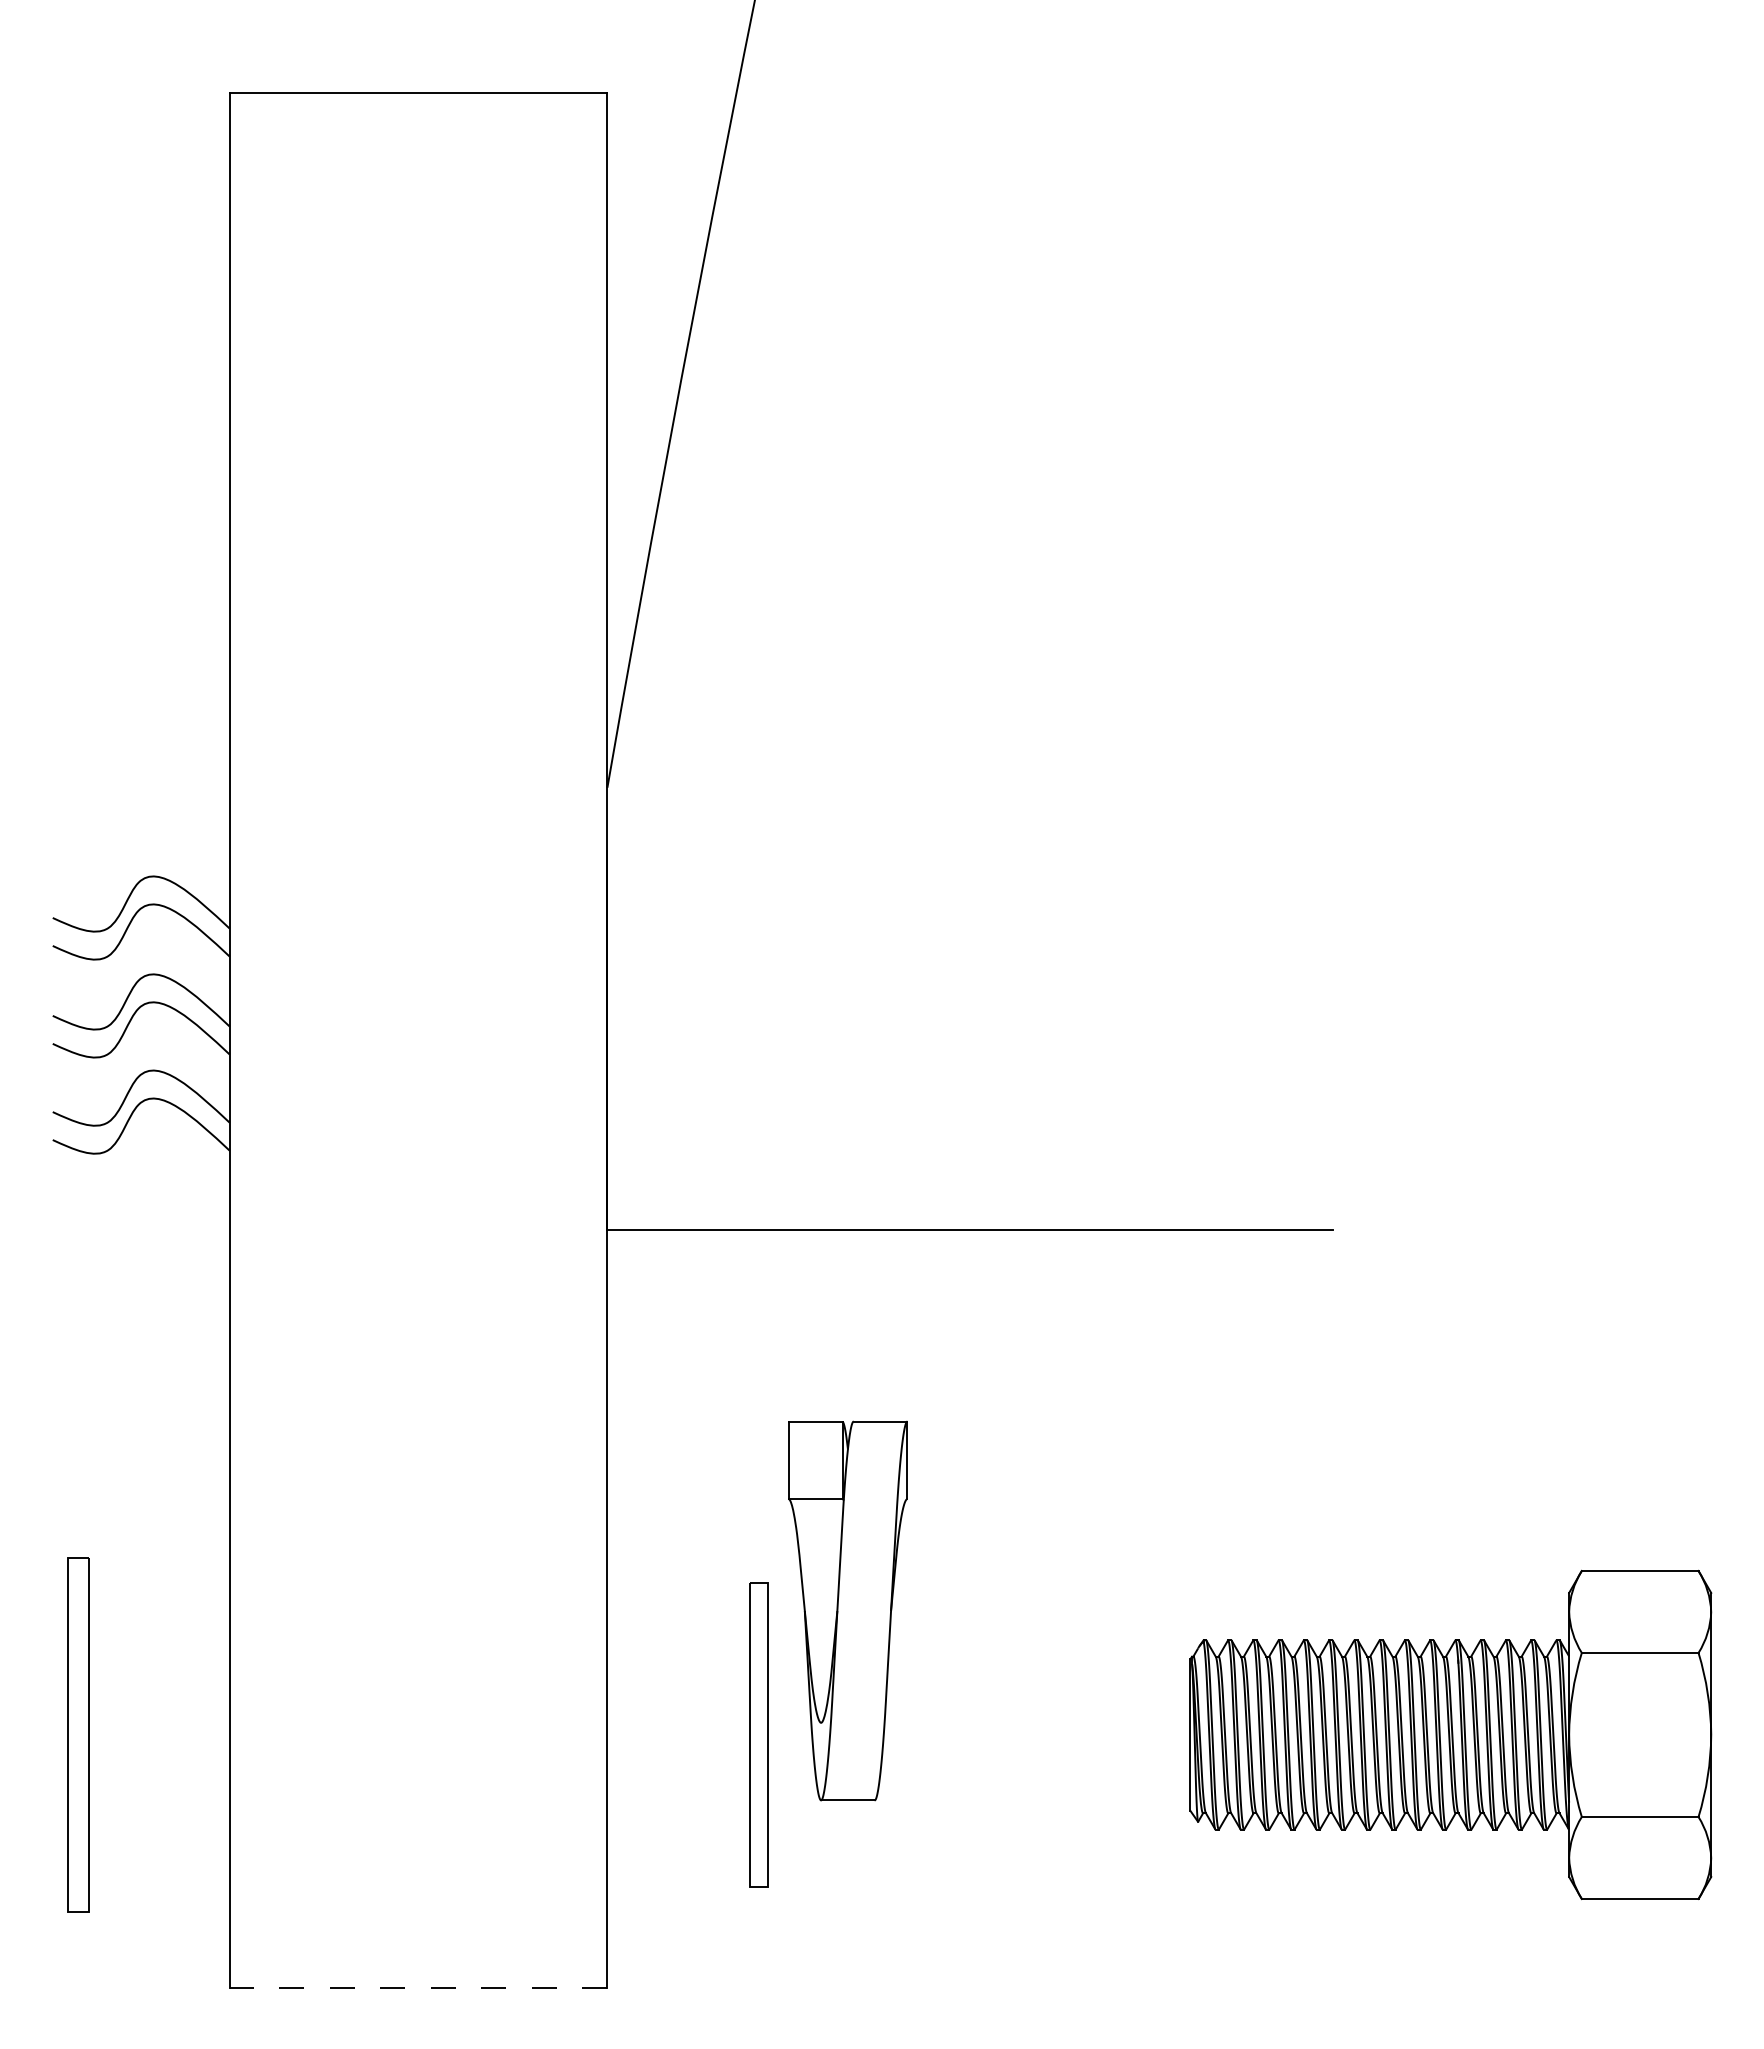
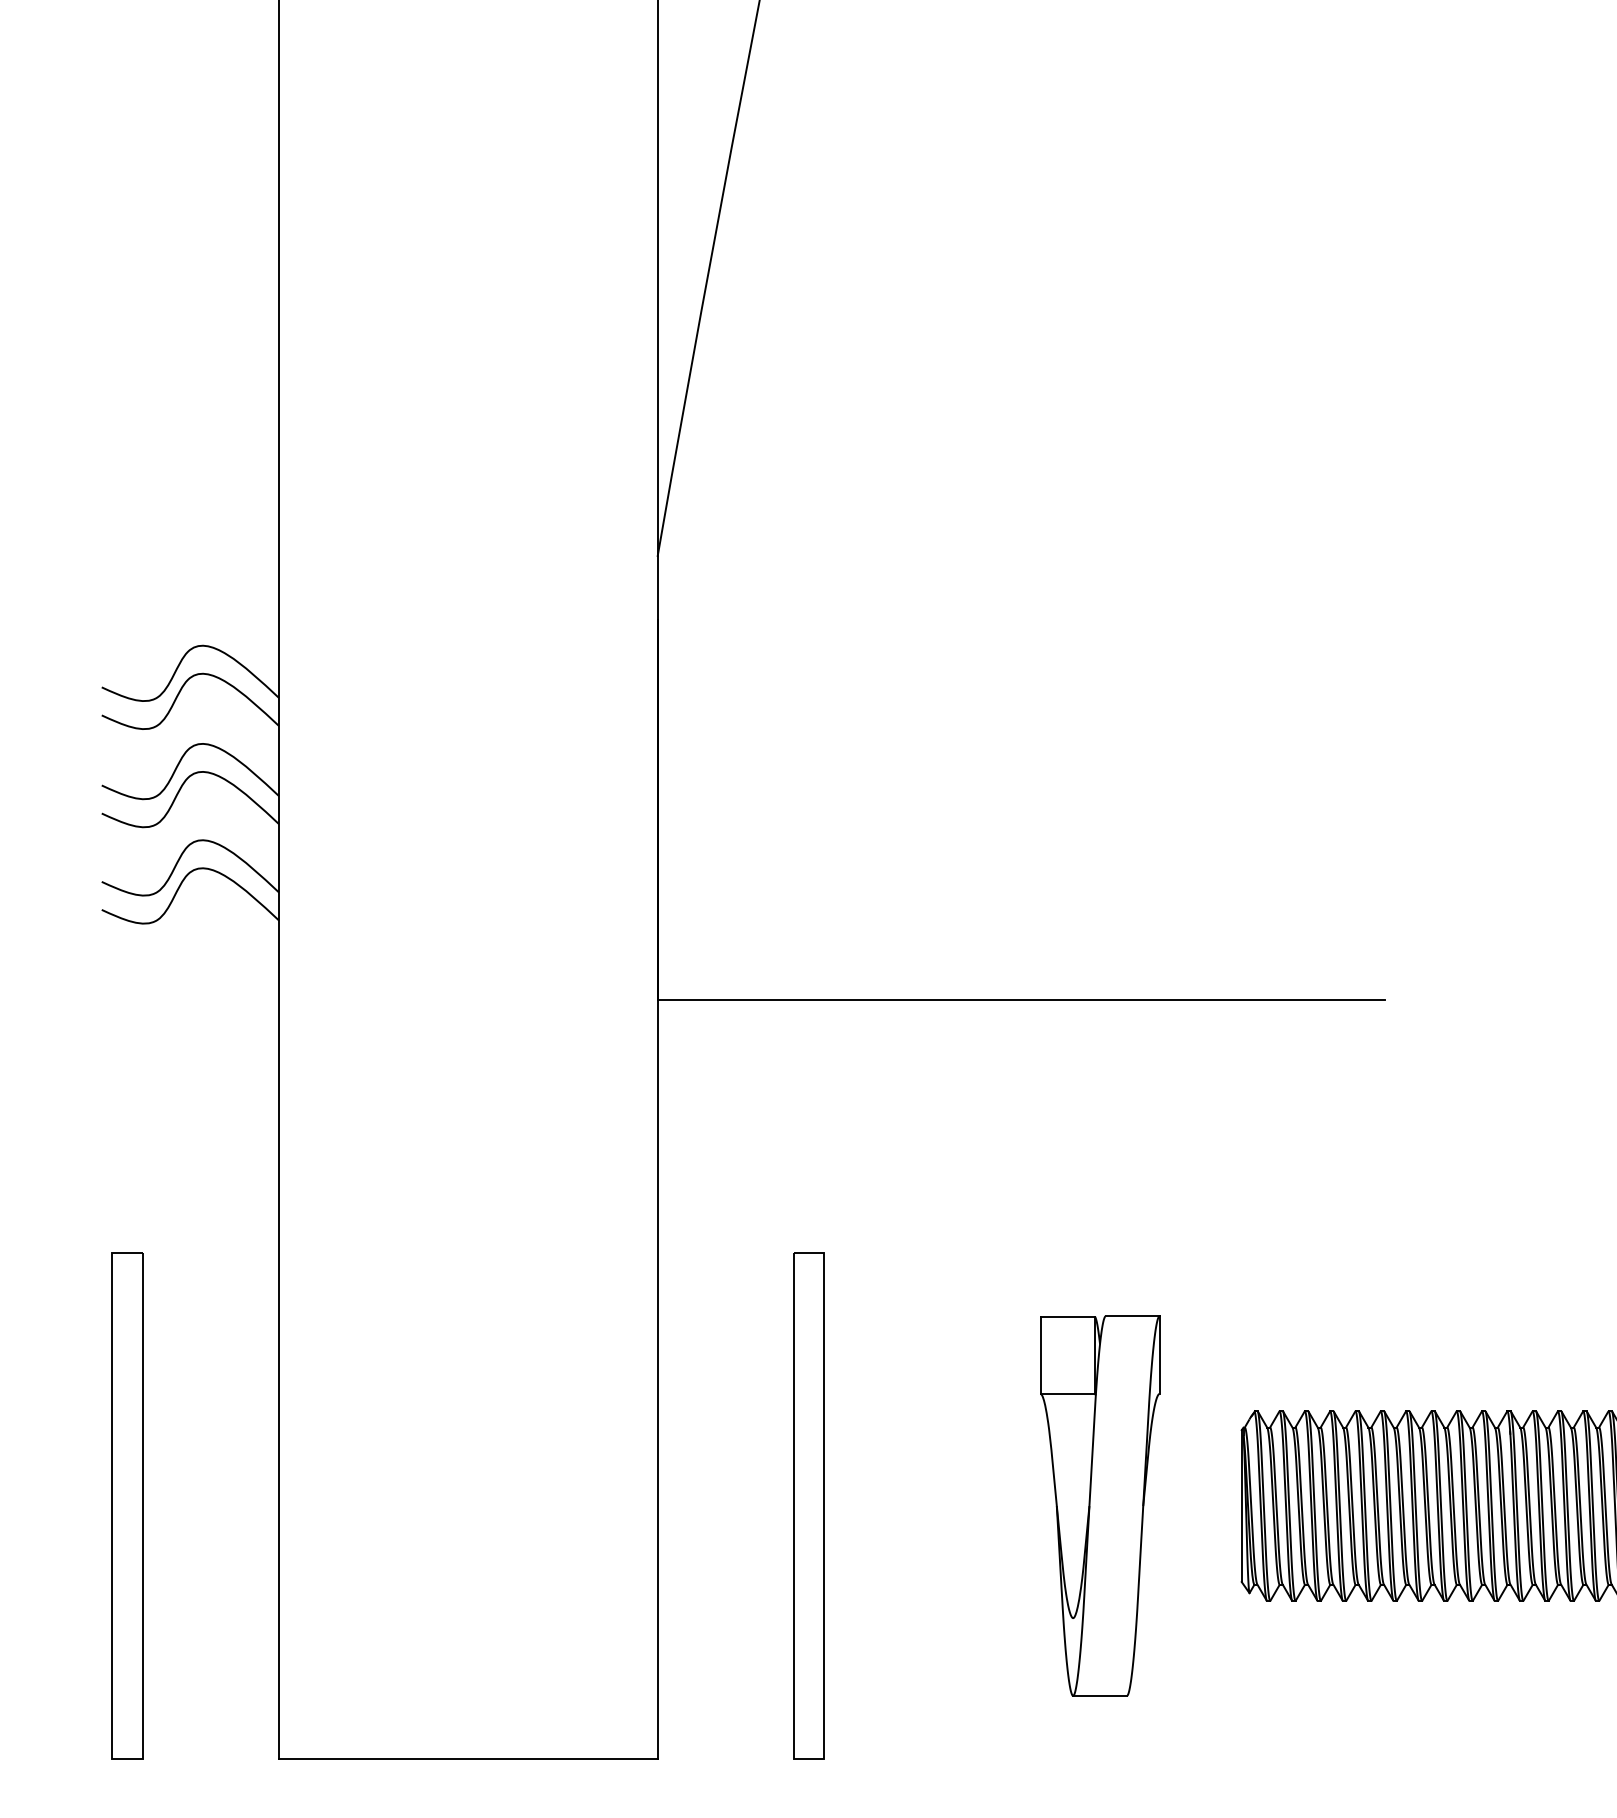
part: (847, 1610) -> (1099, 1505), moved
part: (77, 1734) -> (126, 1505), size x1.43
part: (758, 1734) -> (808, 1505), size x1.67
line: (418, 1987) -> (468, 1759), dashed -> solid

